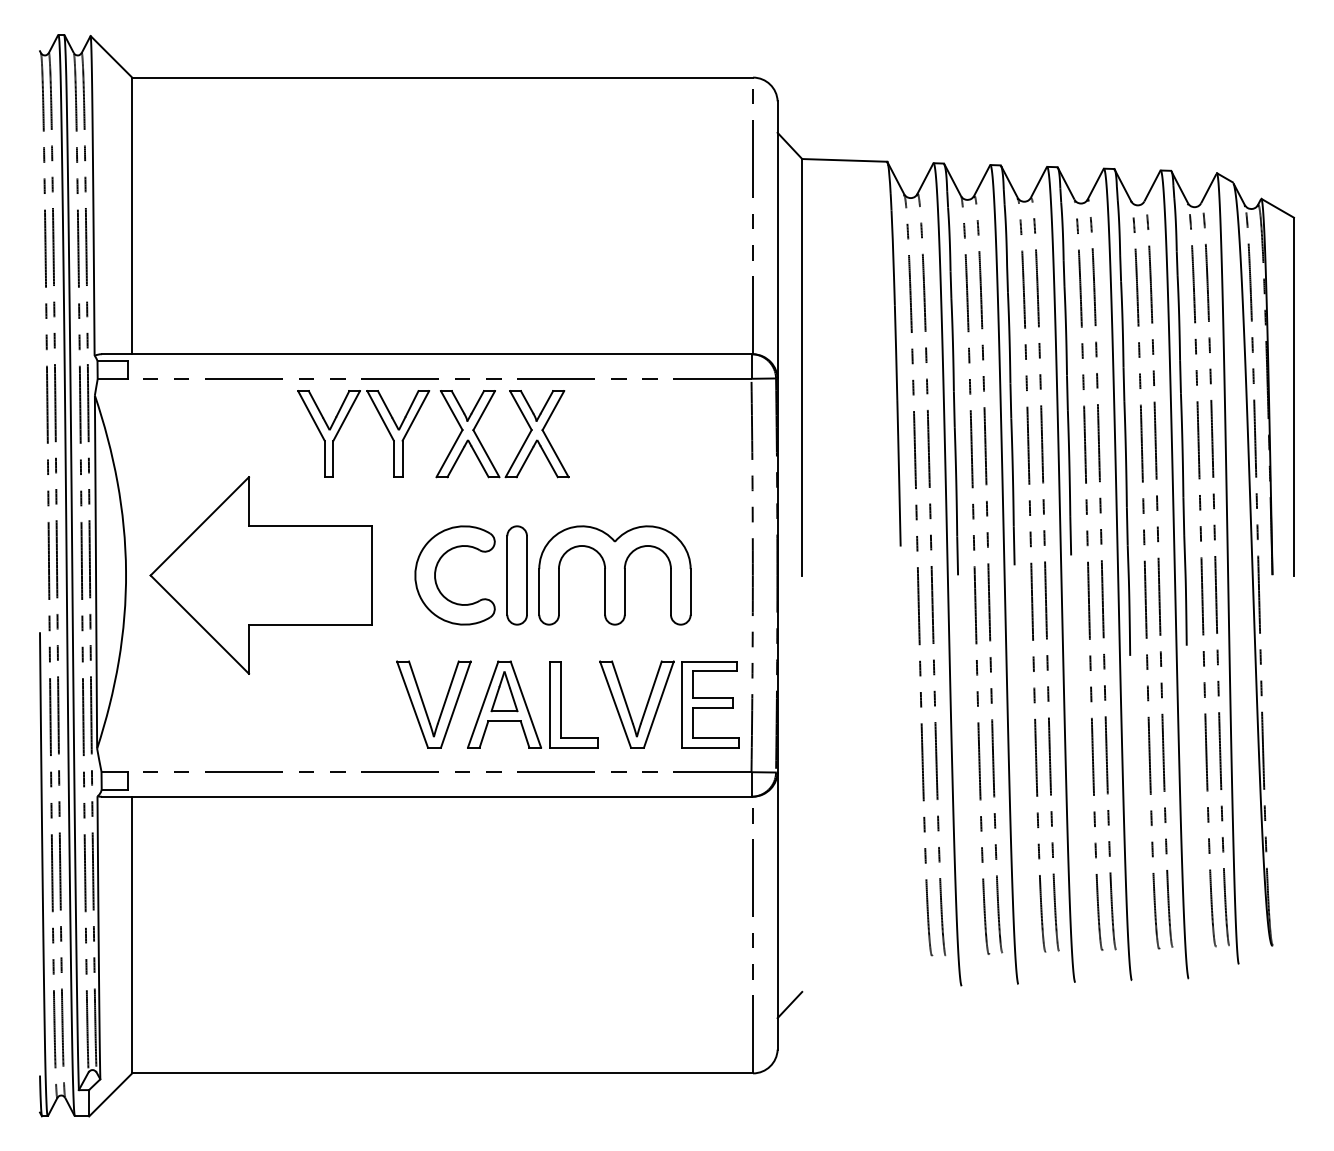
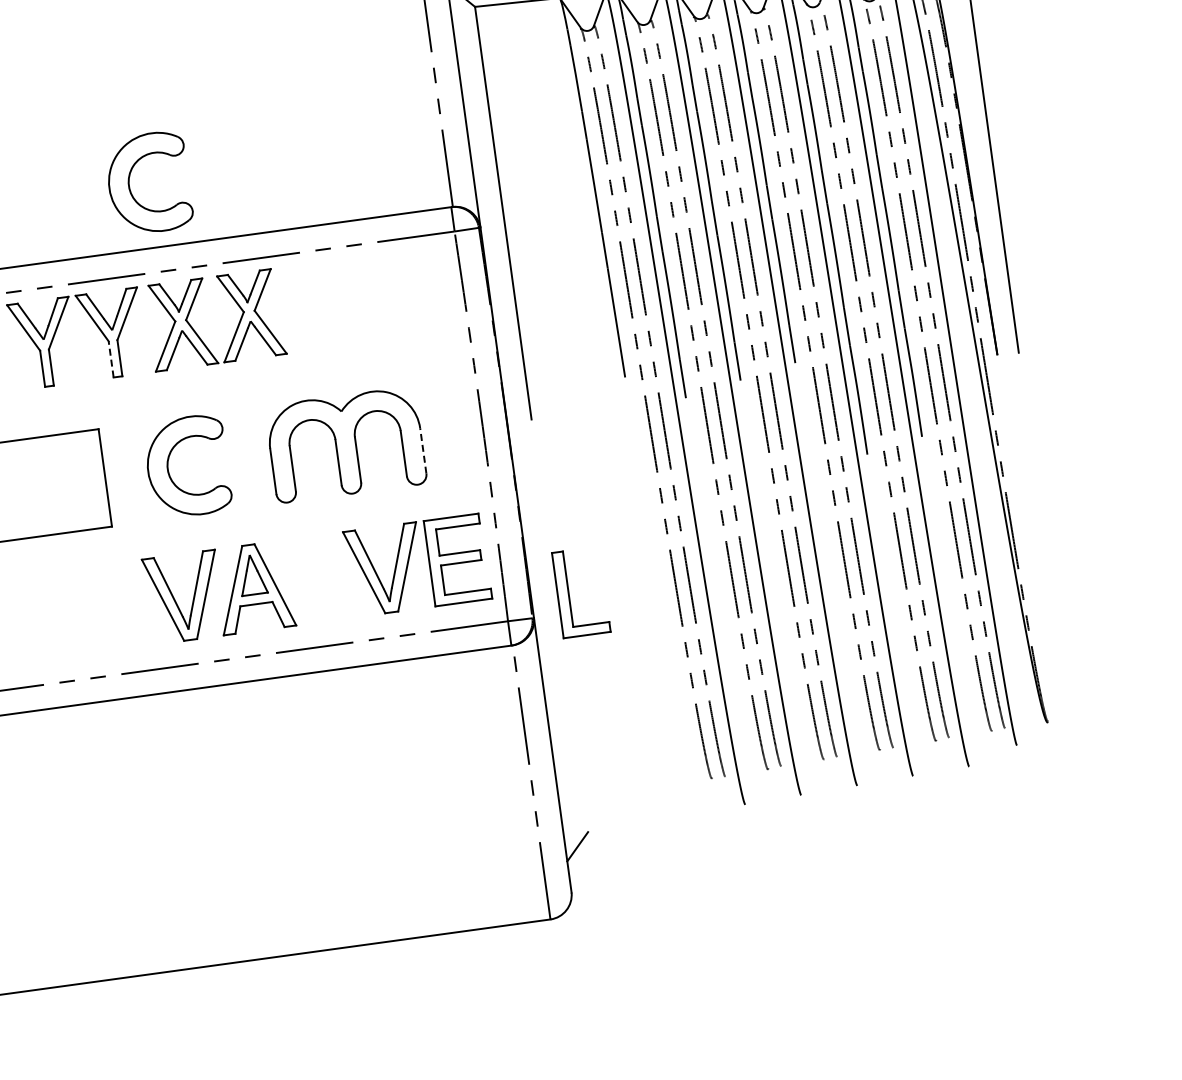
part: (436, 286) -> (130, 182), added
line: (393, 458) -> (110, 359), solid -> dashed
part: (516, 575) -> (248, 458), removed
line: (690, 591) -> (423, 450), solid -> dashed
part: (561, 704) -> (568, 594), moved

